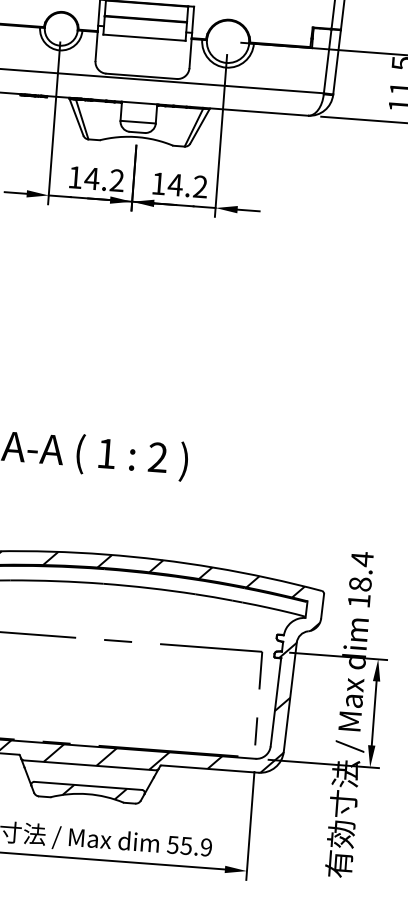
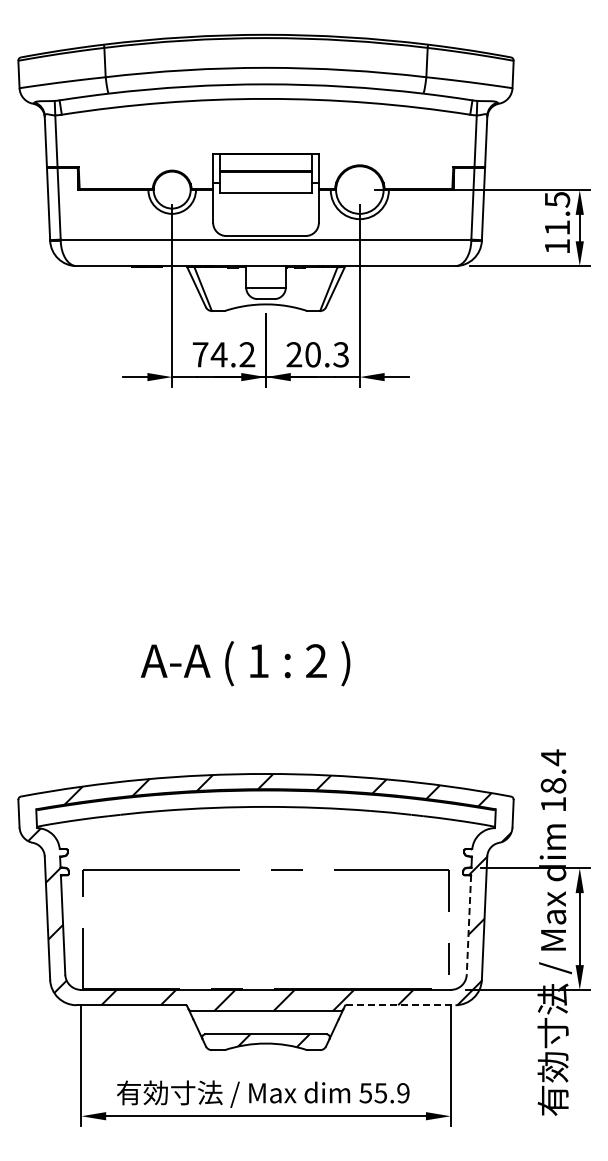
text: (75, 177) -> (200, 354), 14.2 -> 74.2
text: (179, 185) -> (317, 354), 14.2 -> 20.3
line: (275, 701) -> (468, 924), solid -> dashed
line: (209, 769) -> (400, 1005), solid -> dashed

